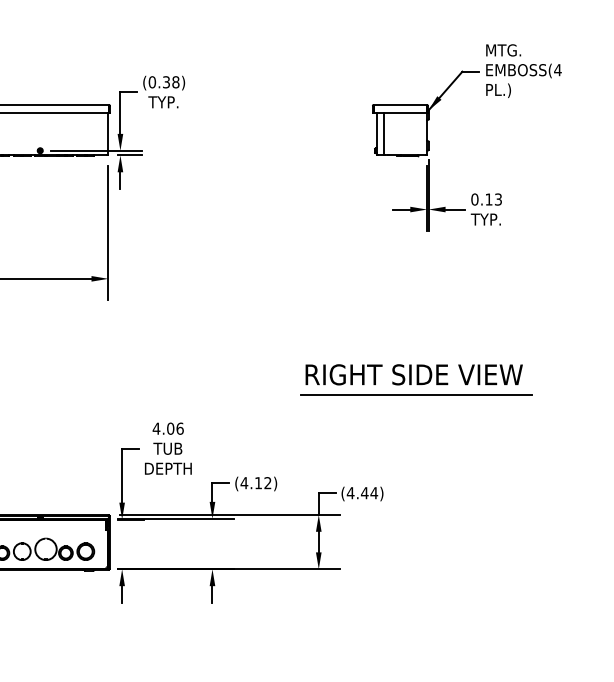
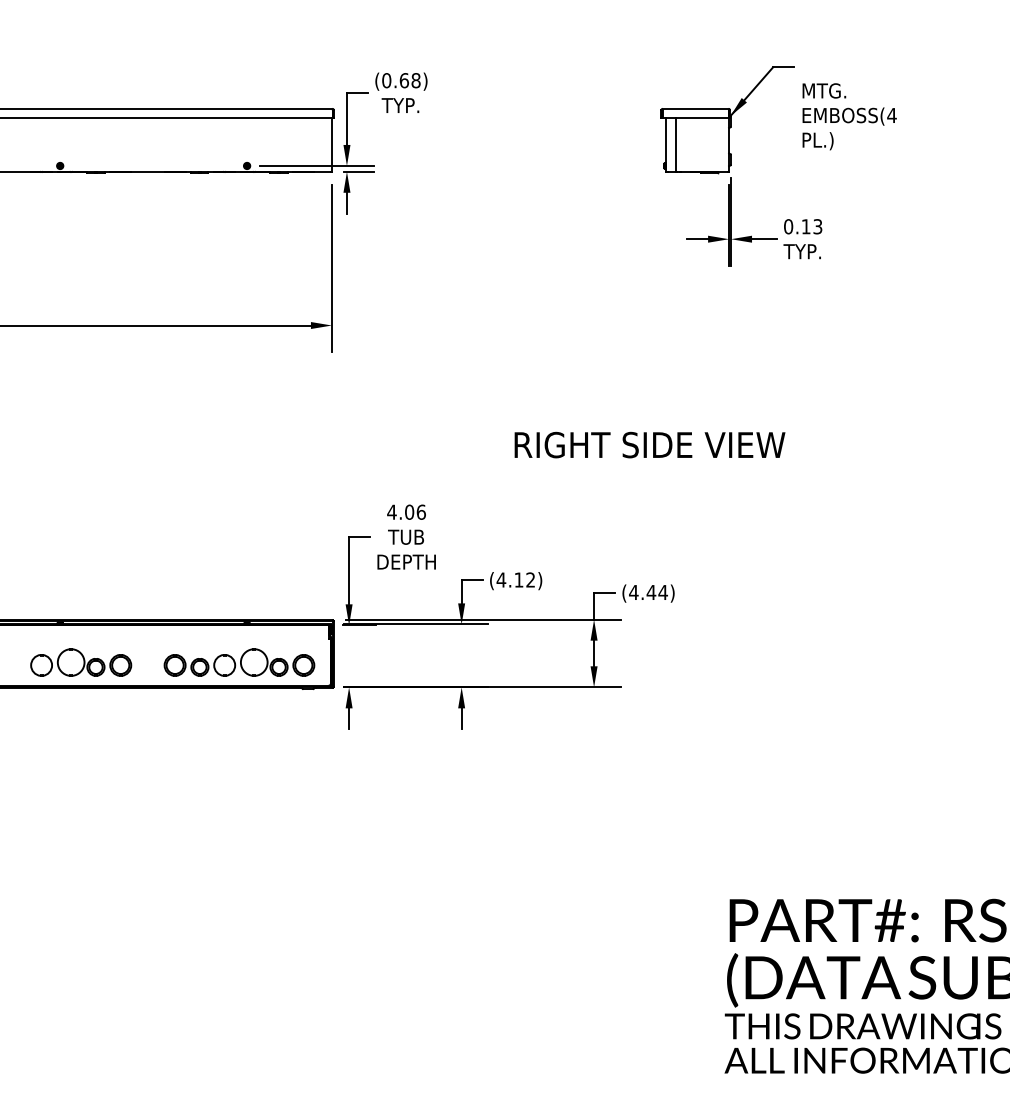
text: (523, 70) -> (849, 116), moved
text: (165, 82) -> (403, 80), (0.38) -> (0.68)
text: (413, 374) -> (649, 444), moved
line: (416, 395) -> (715, 470), removed

